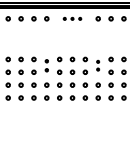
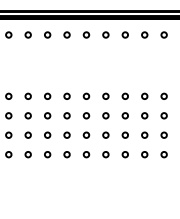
part: (72, 18) -> (86, 34), size x1.67
part: (46, 65) -> (47, 105), size x1.43
part: (97, 65) -> (124, 105), size x1.67

